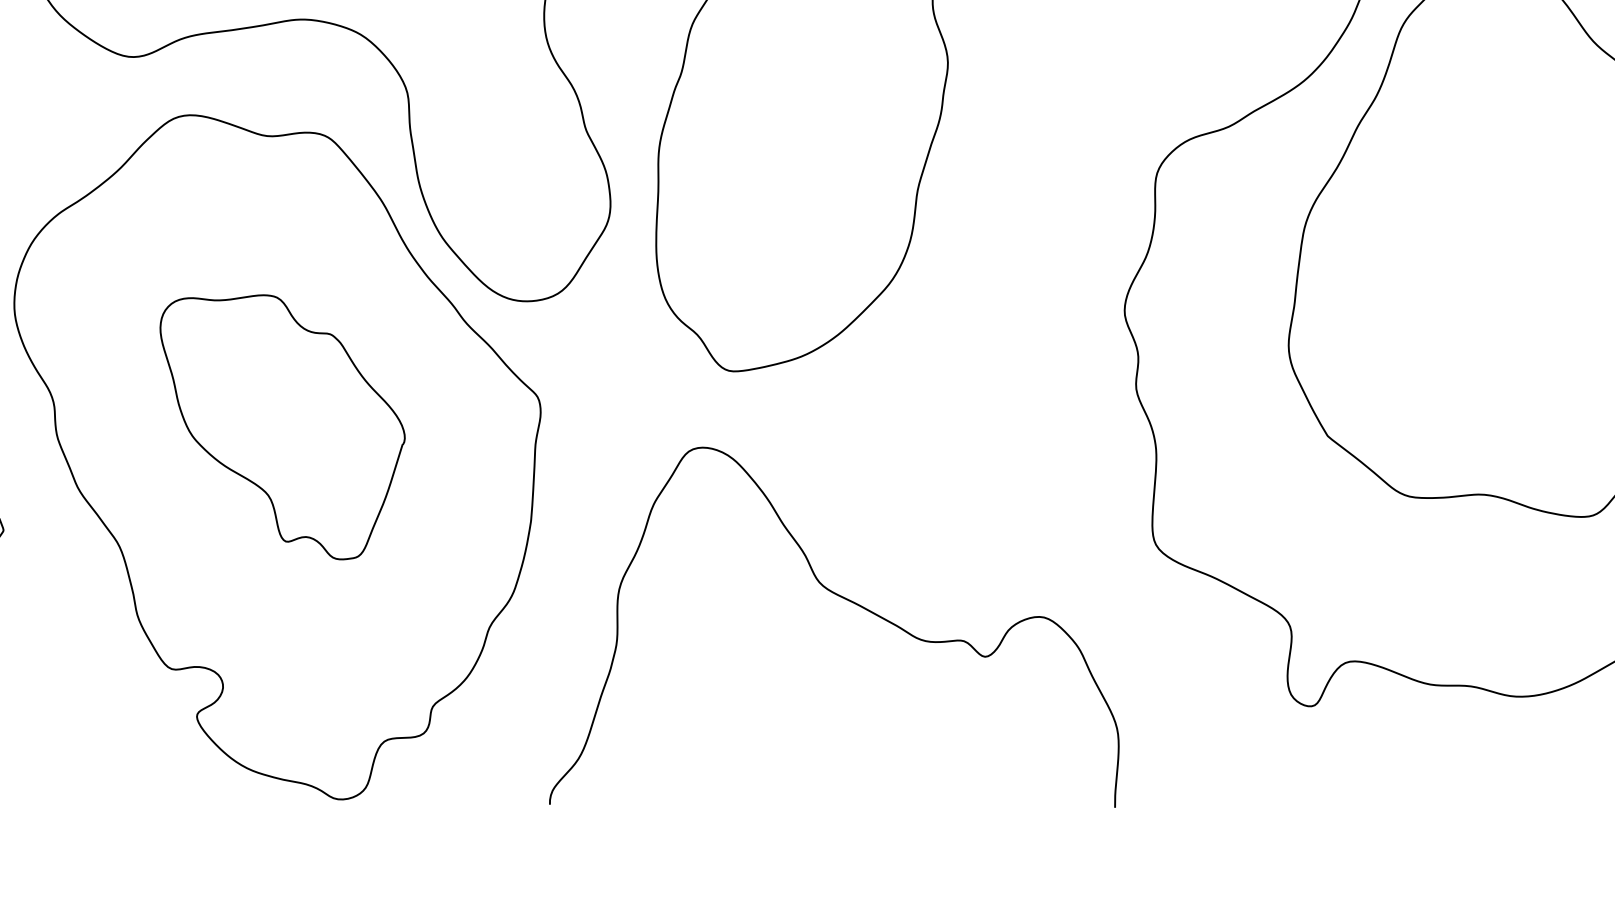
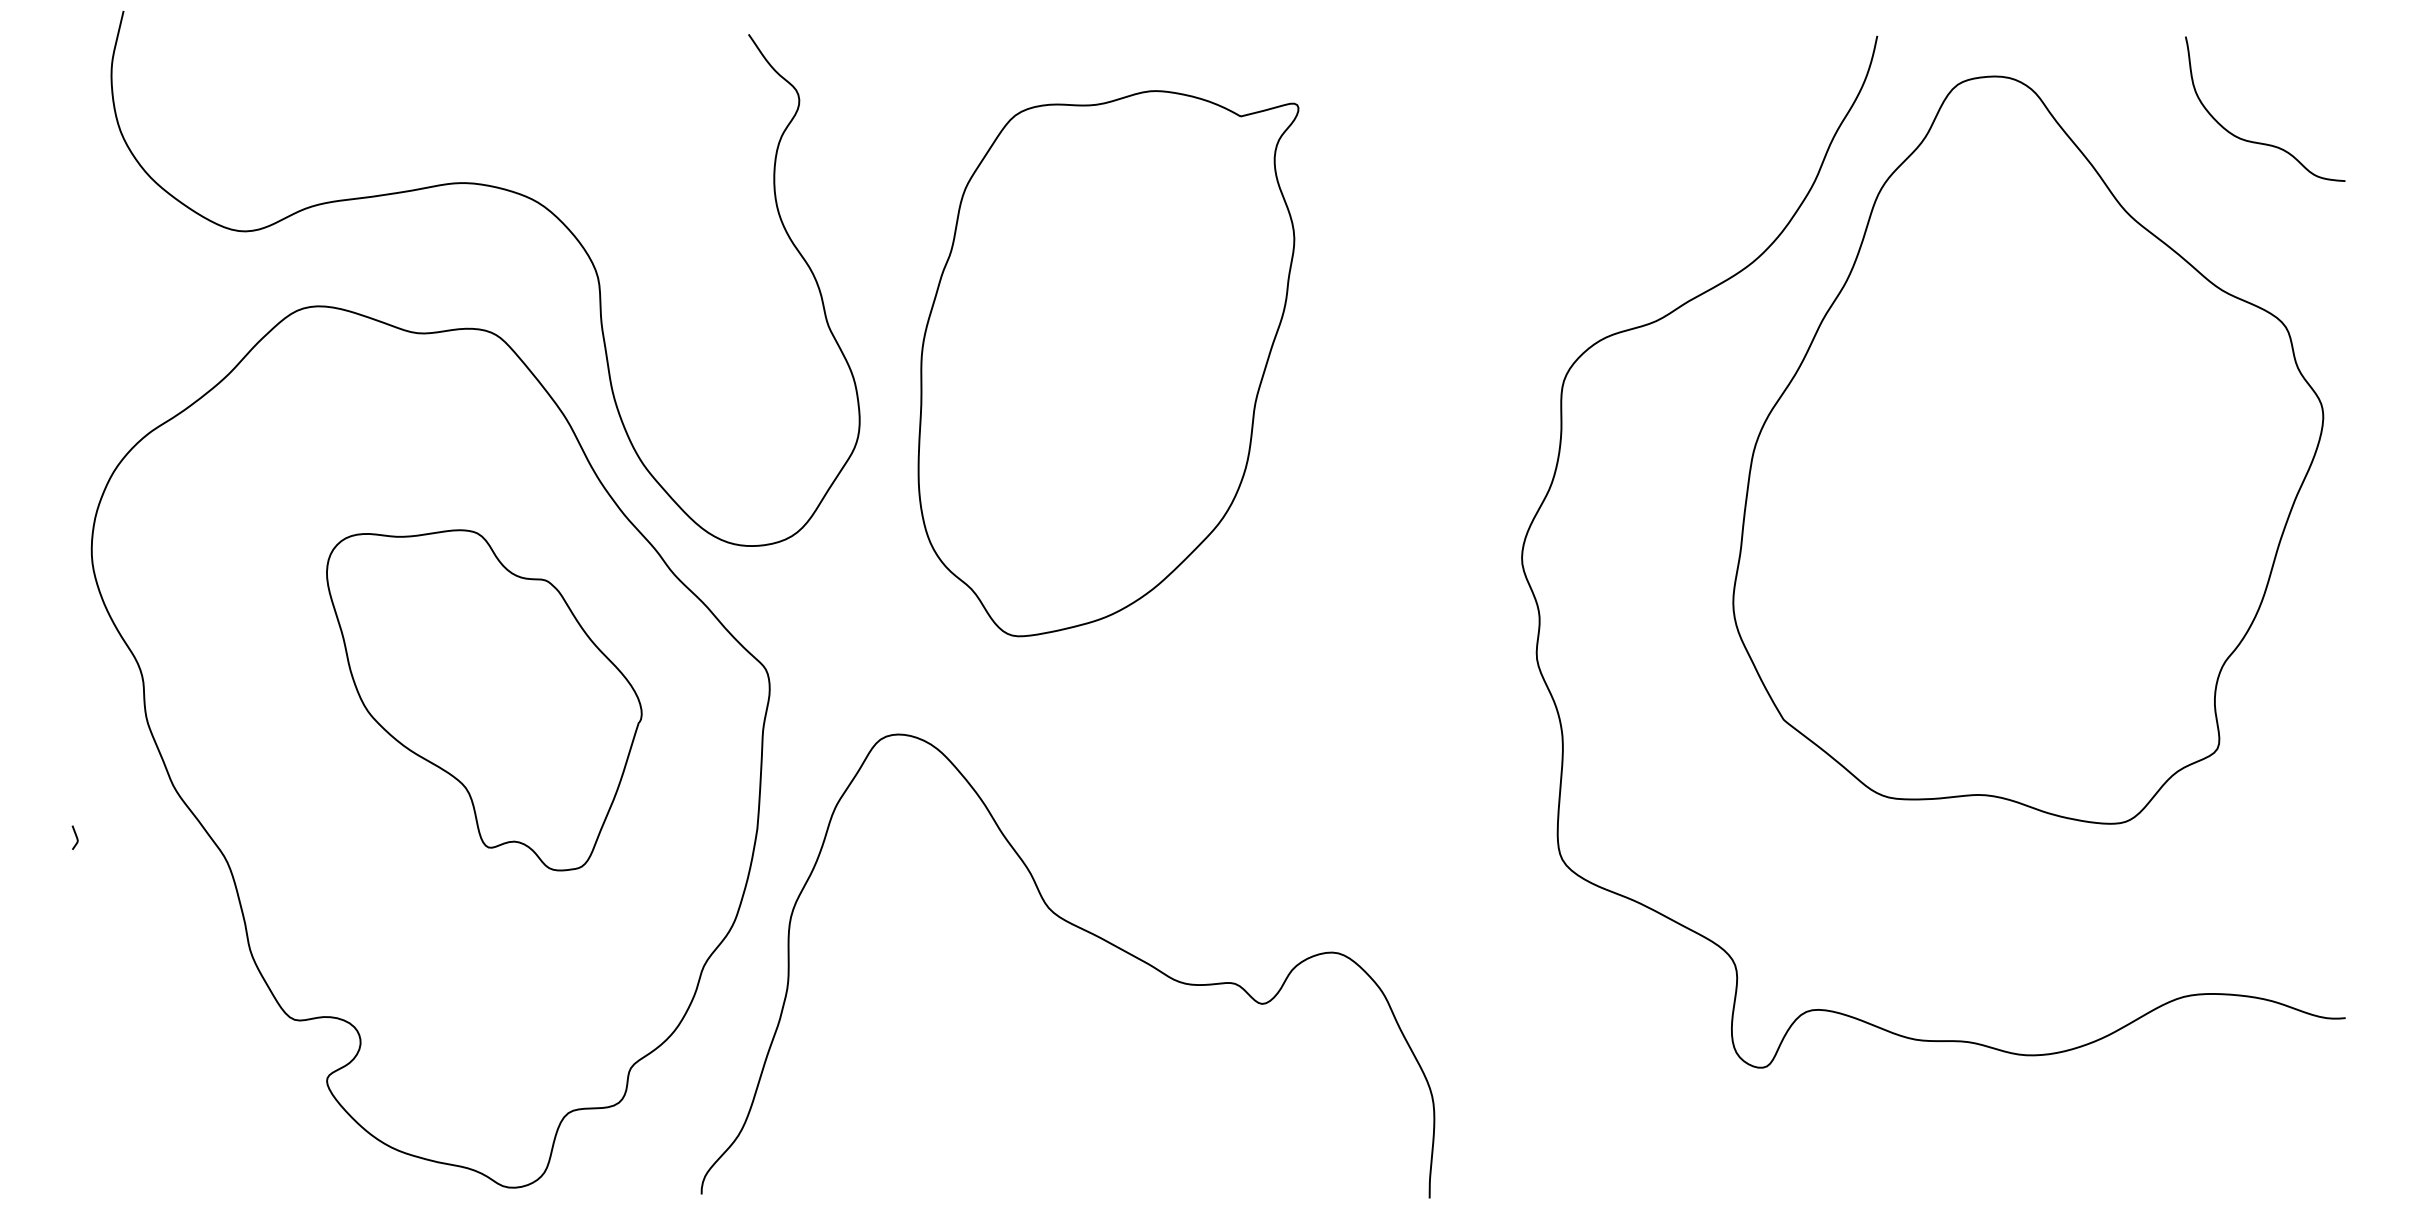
part: (282, 427) -> (484, 700), moved
curve: (847, 600) -> (1084, 931), moved

